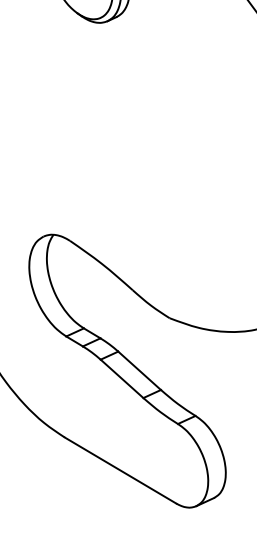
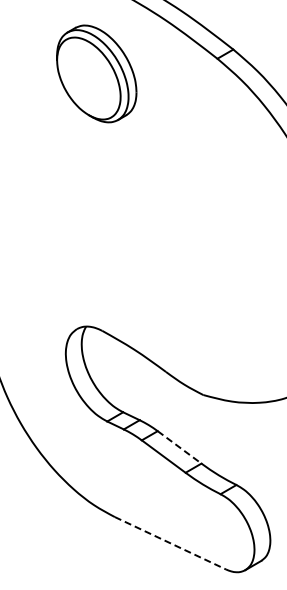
line: (140, 371) -> (180, 447), solid -> dashed
line: (120, 470) -> (170, 543), solid -> dashed

